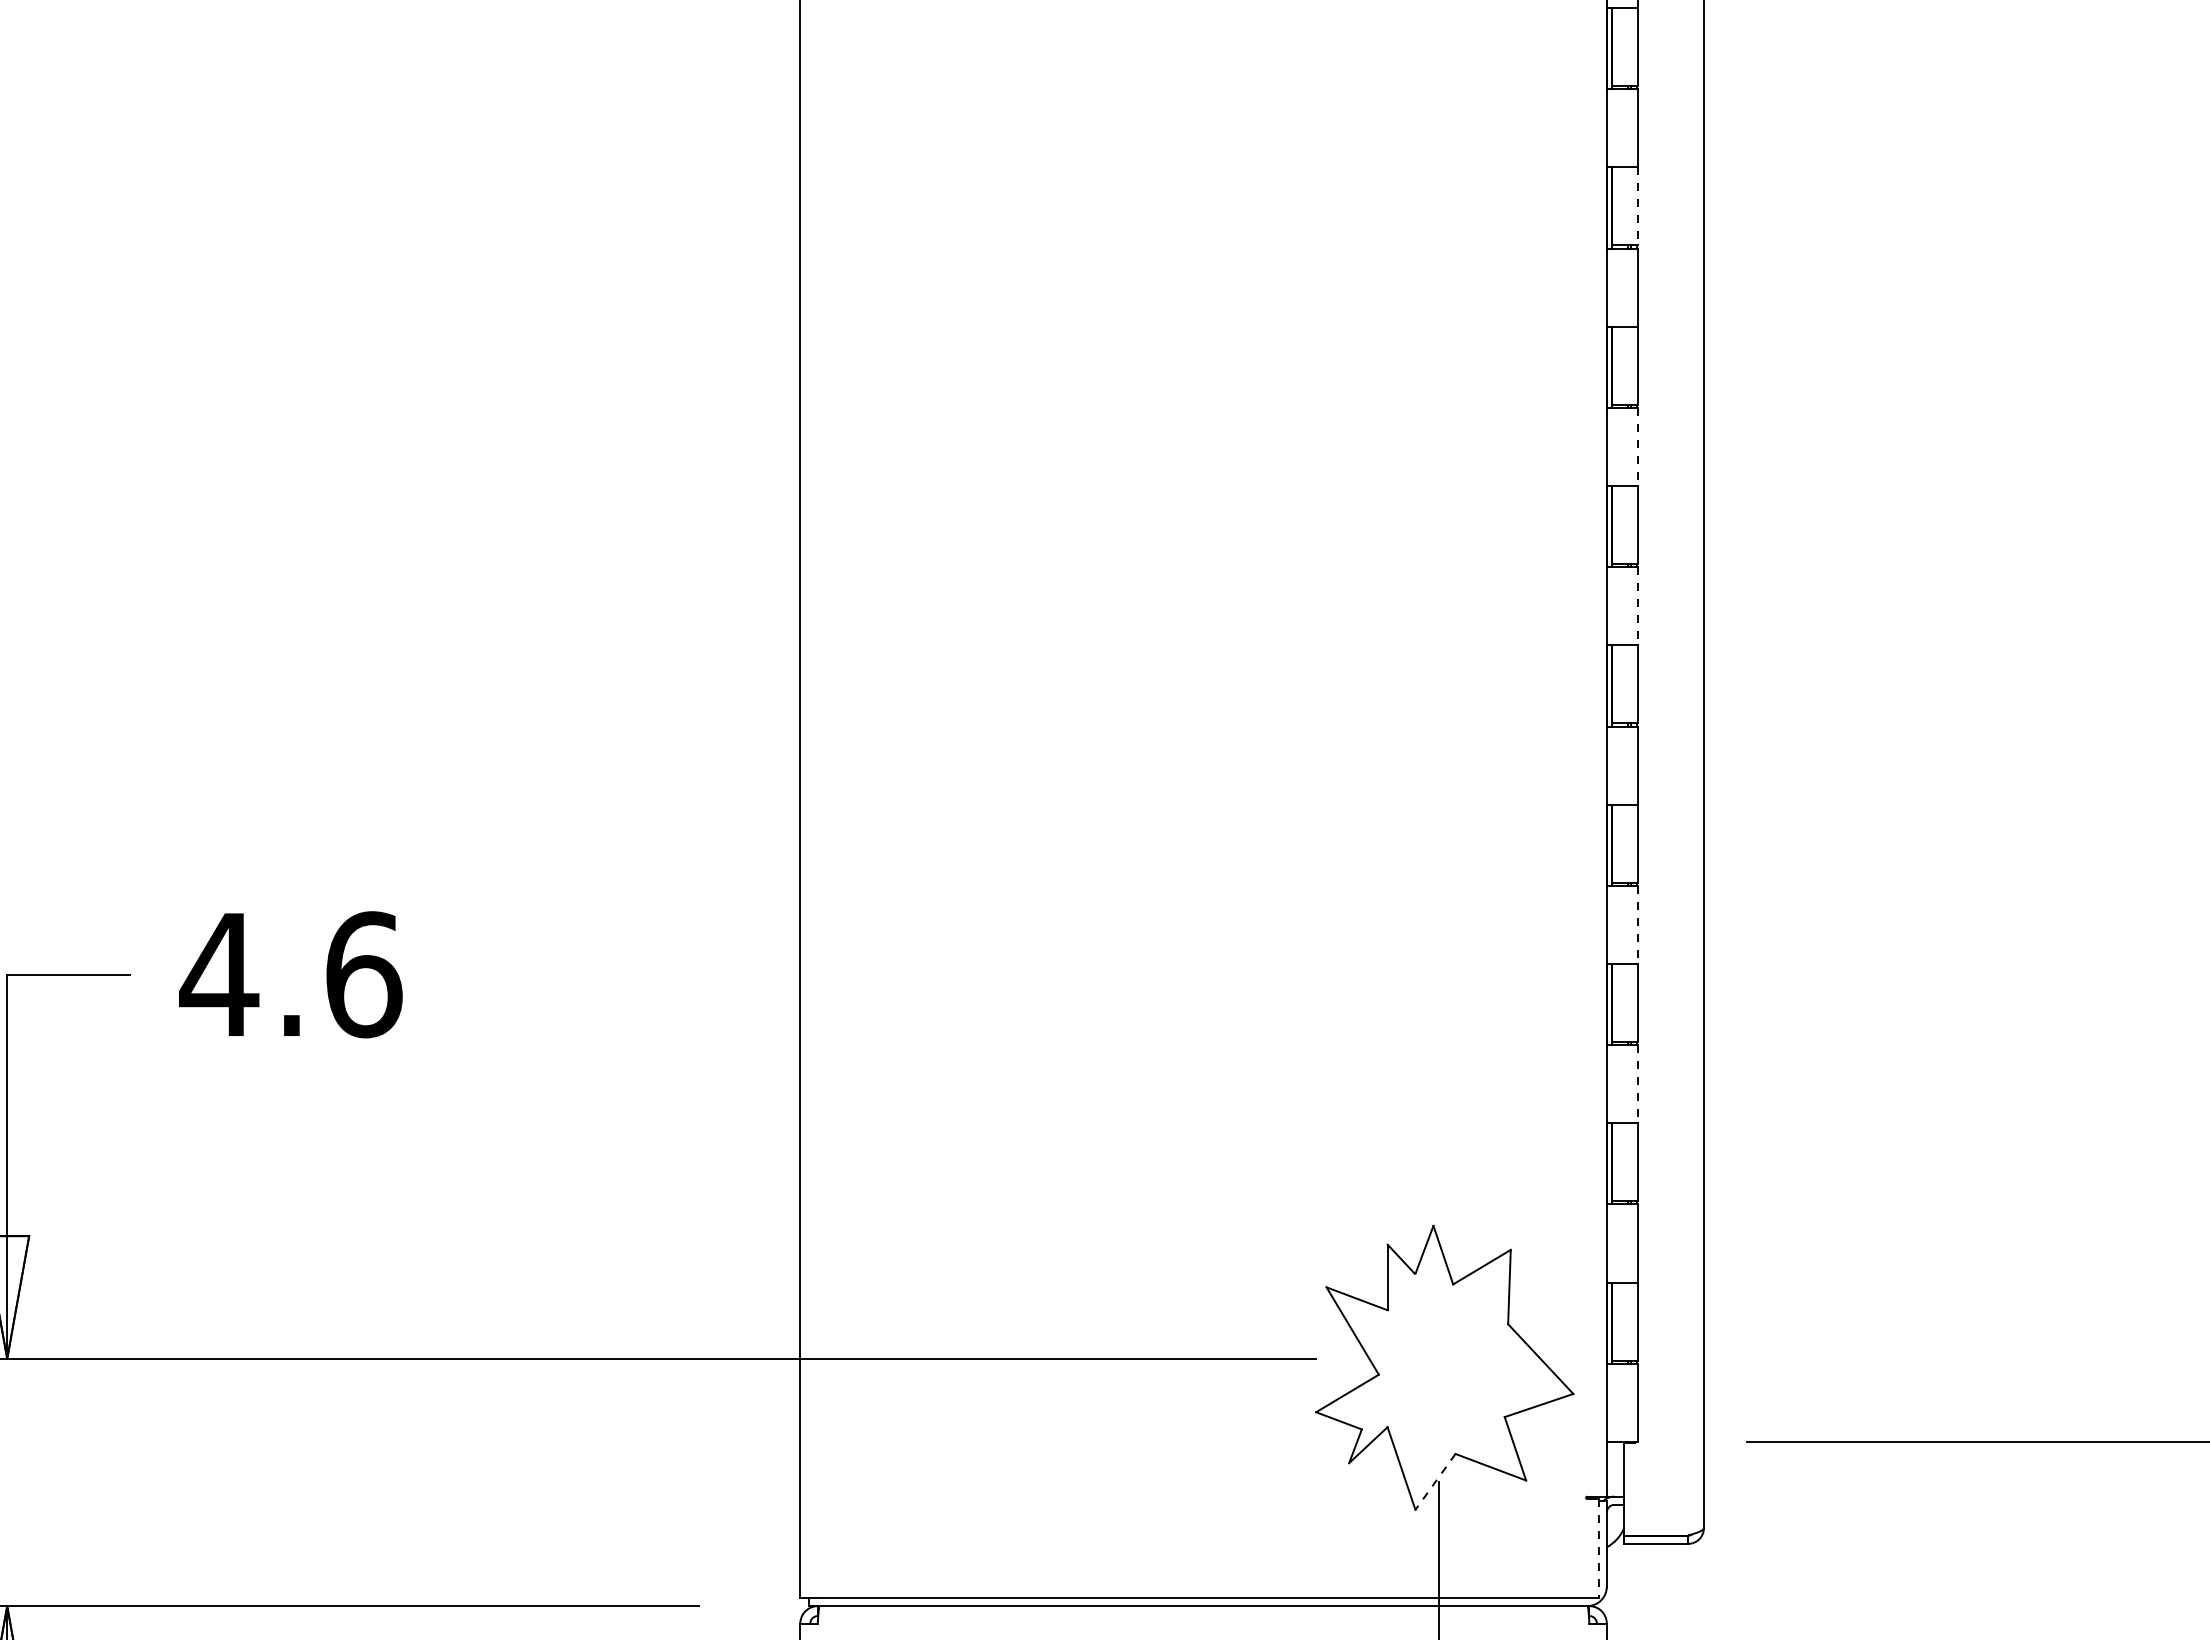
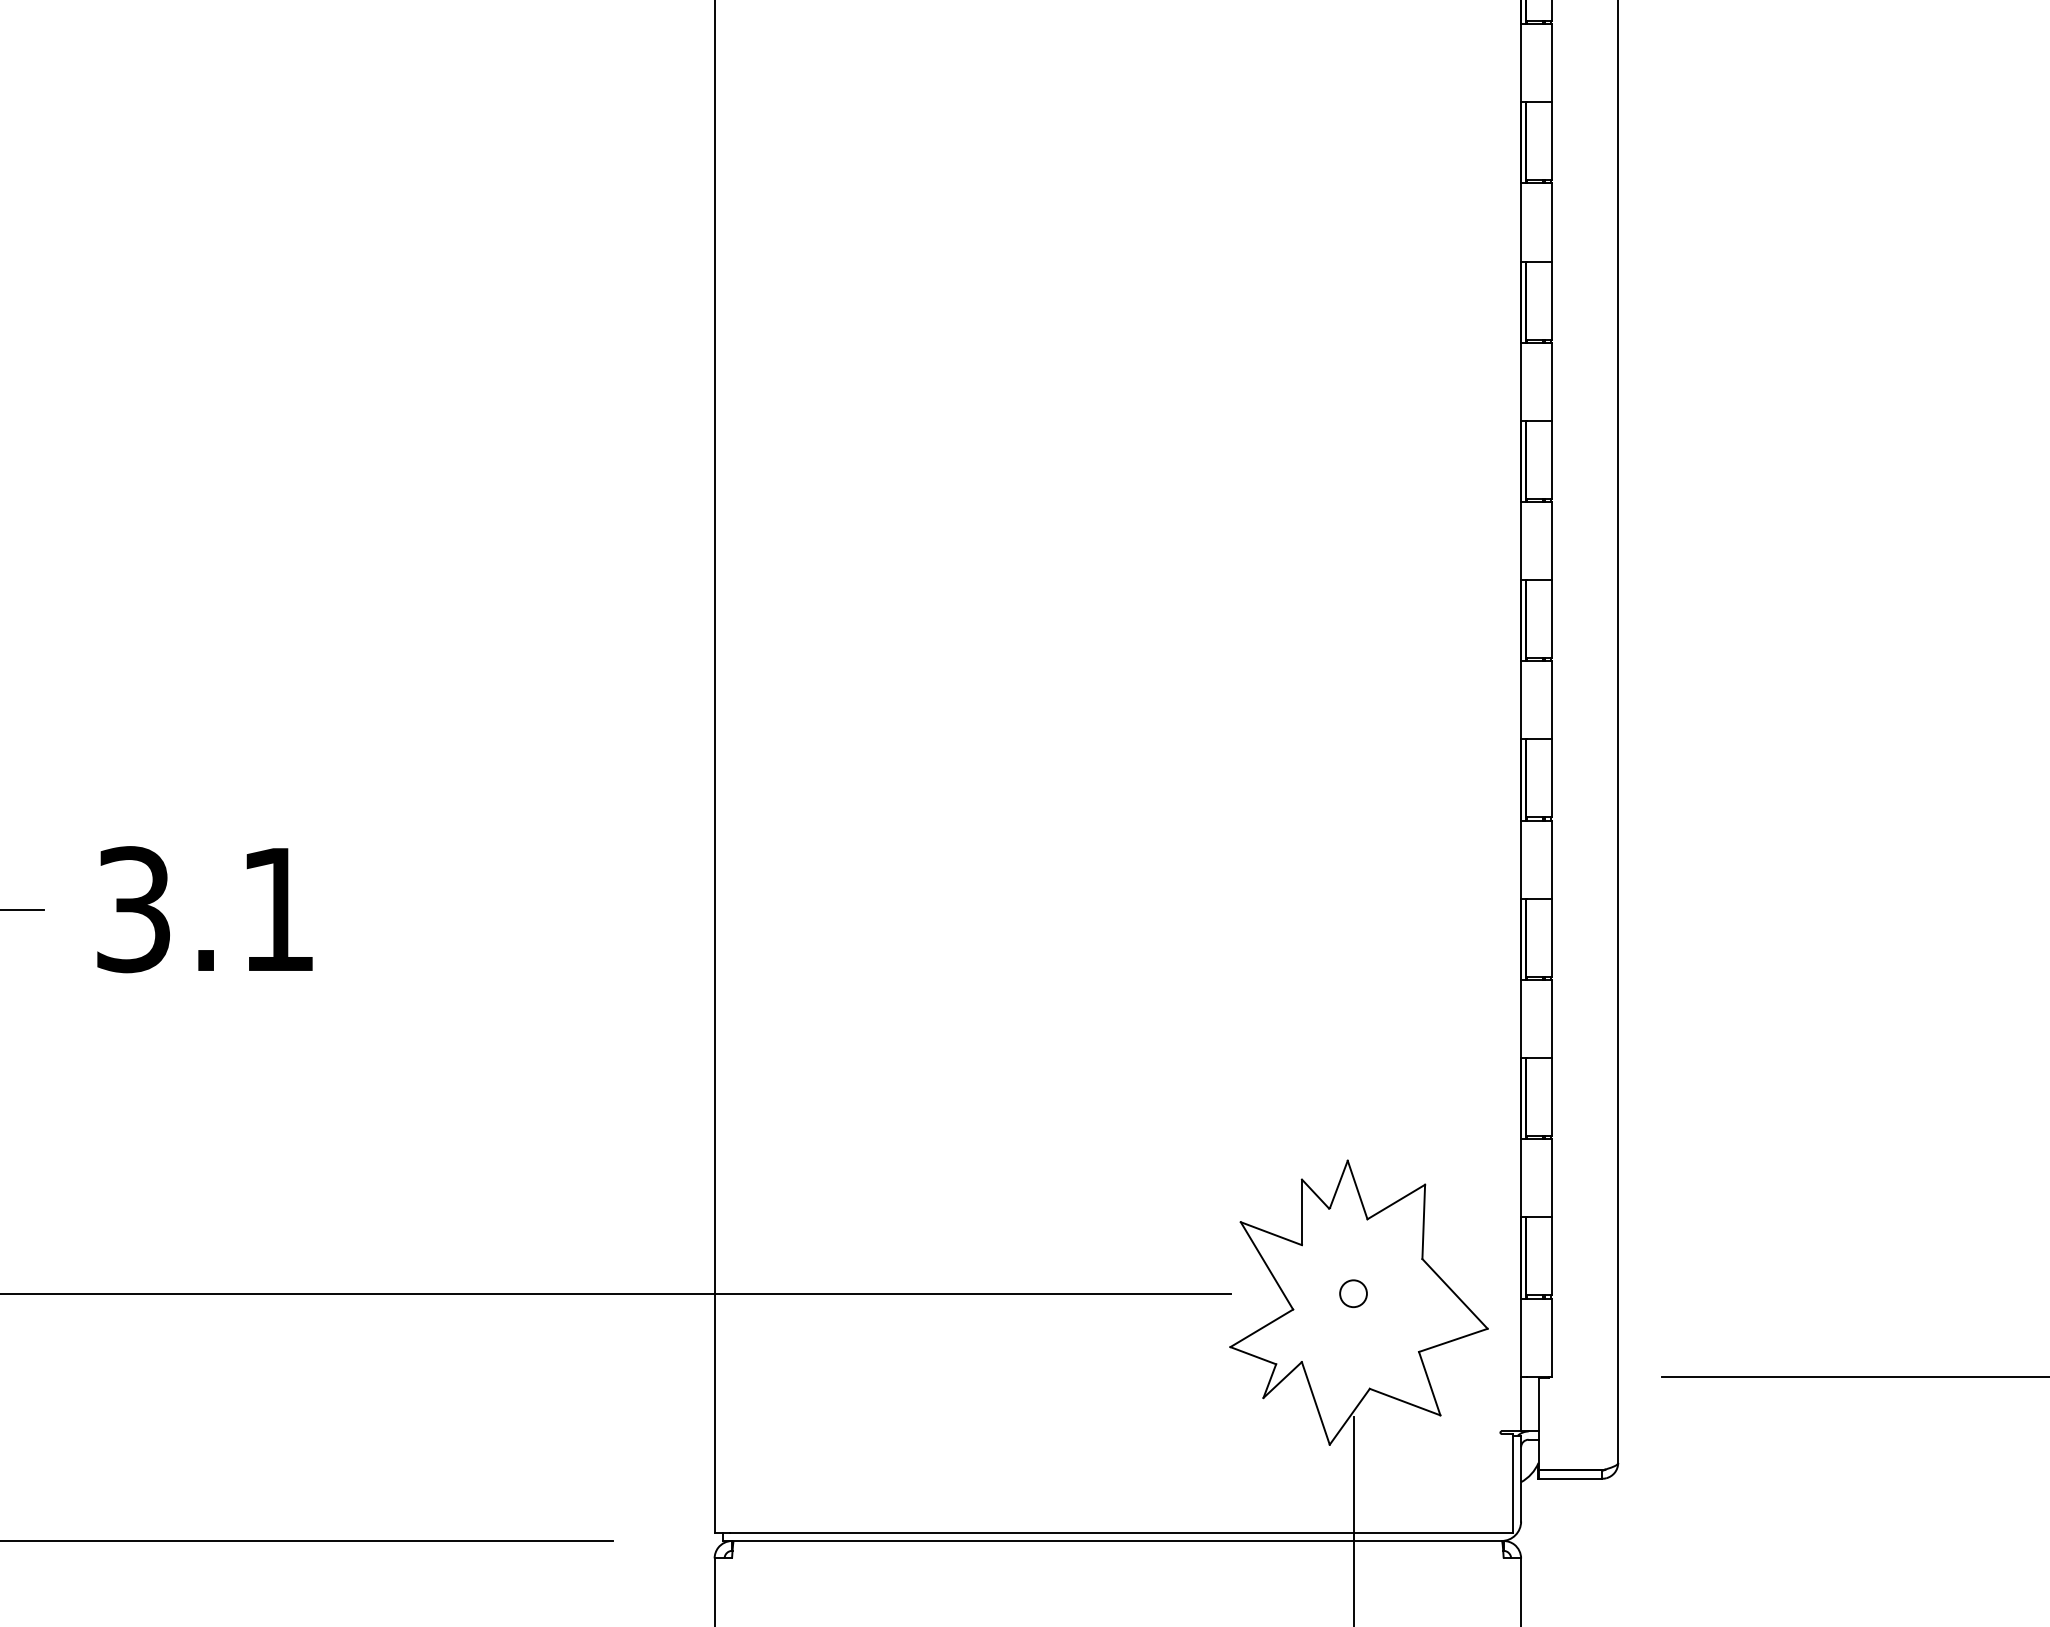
line: (1637, 206) -> (1551, 141), dashed -> solid
line: (1637, 447) -> (1551, 382), dashed -> solid
line: (1637, 606) -> (1551, 541), dashed -> solid
line: (1637, 925) -> (1551, 860), dashed -> solid
text: (290, 974) -> (204, 909), 4.6 -> 3.1
line: (1637, 1084) -> (1551, 1019), dashed -> solid
circle: (1439, 1358) -> (1353, 1293), added
line: (1435, 1482) -> (1349, 1417), dashed -> solid
line: (1598, 1548) -> (1512, 1483), dashed -> solid

